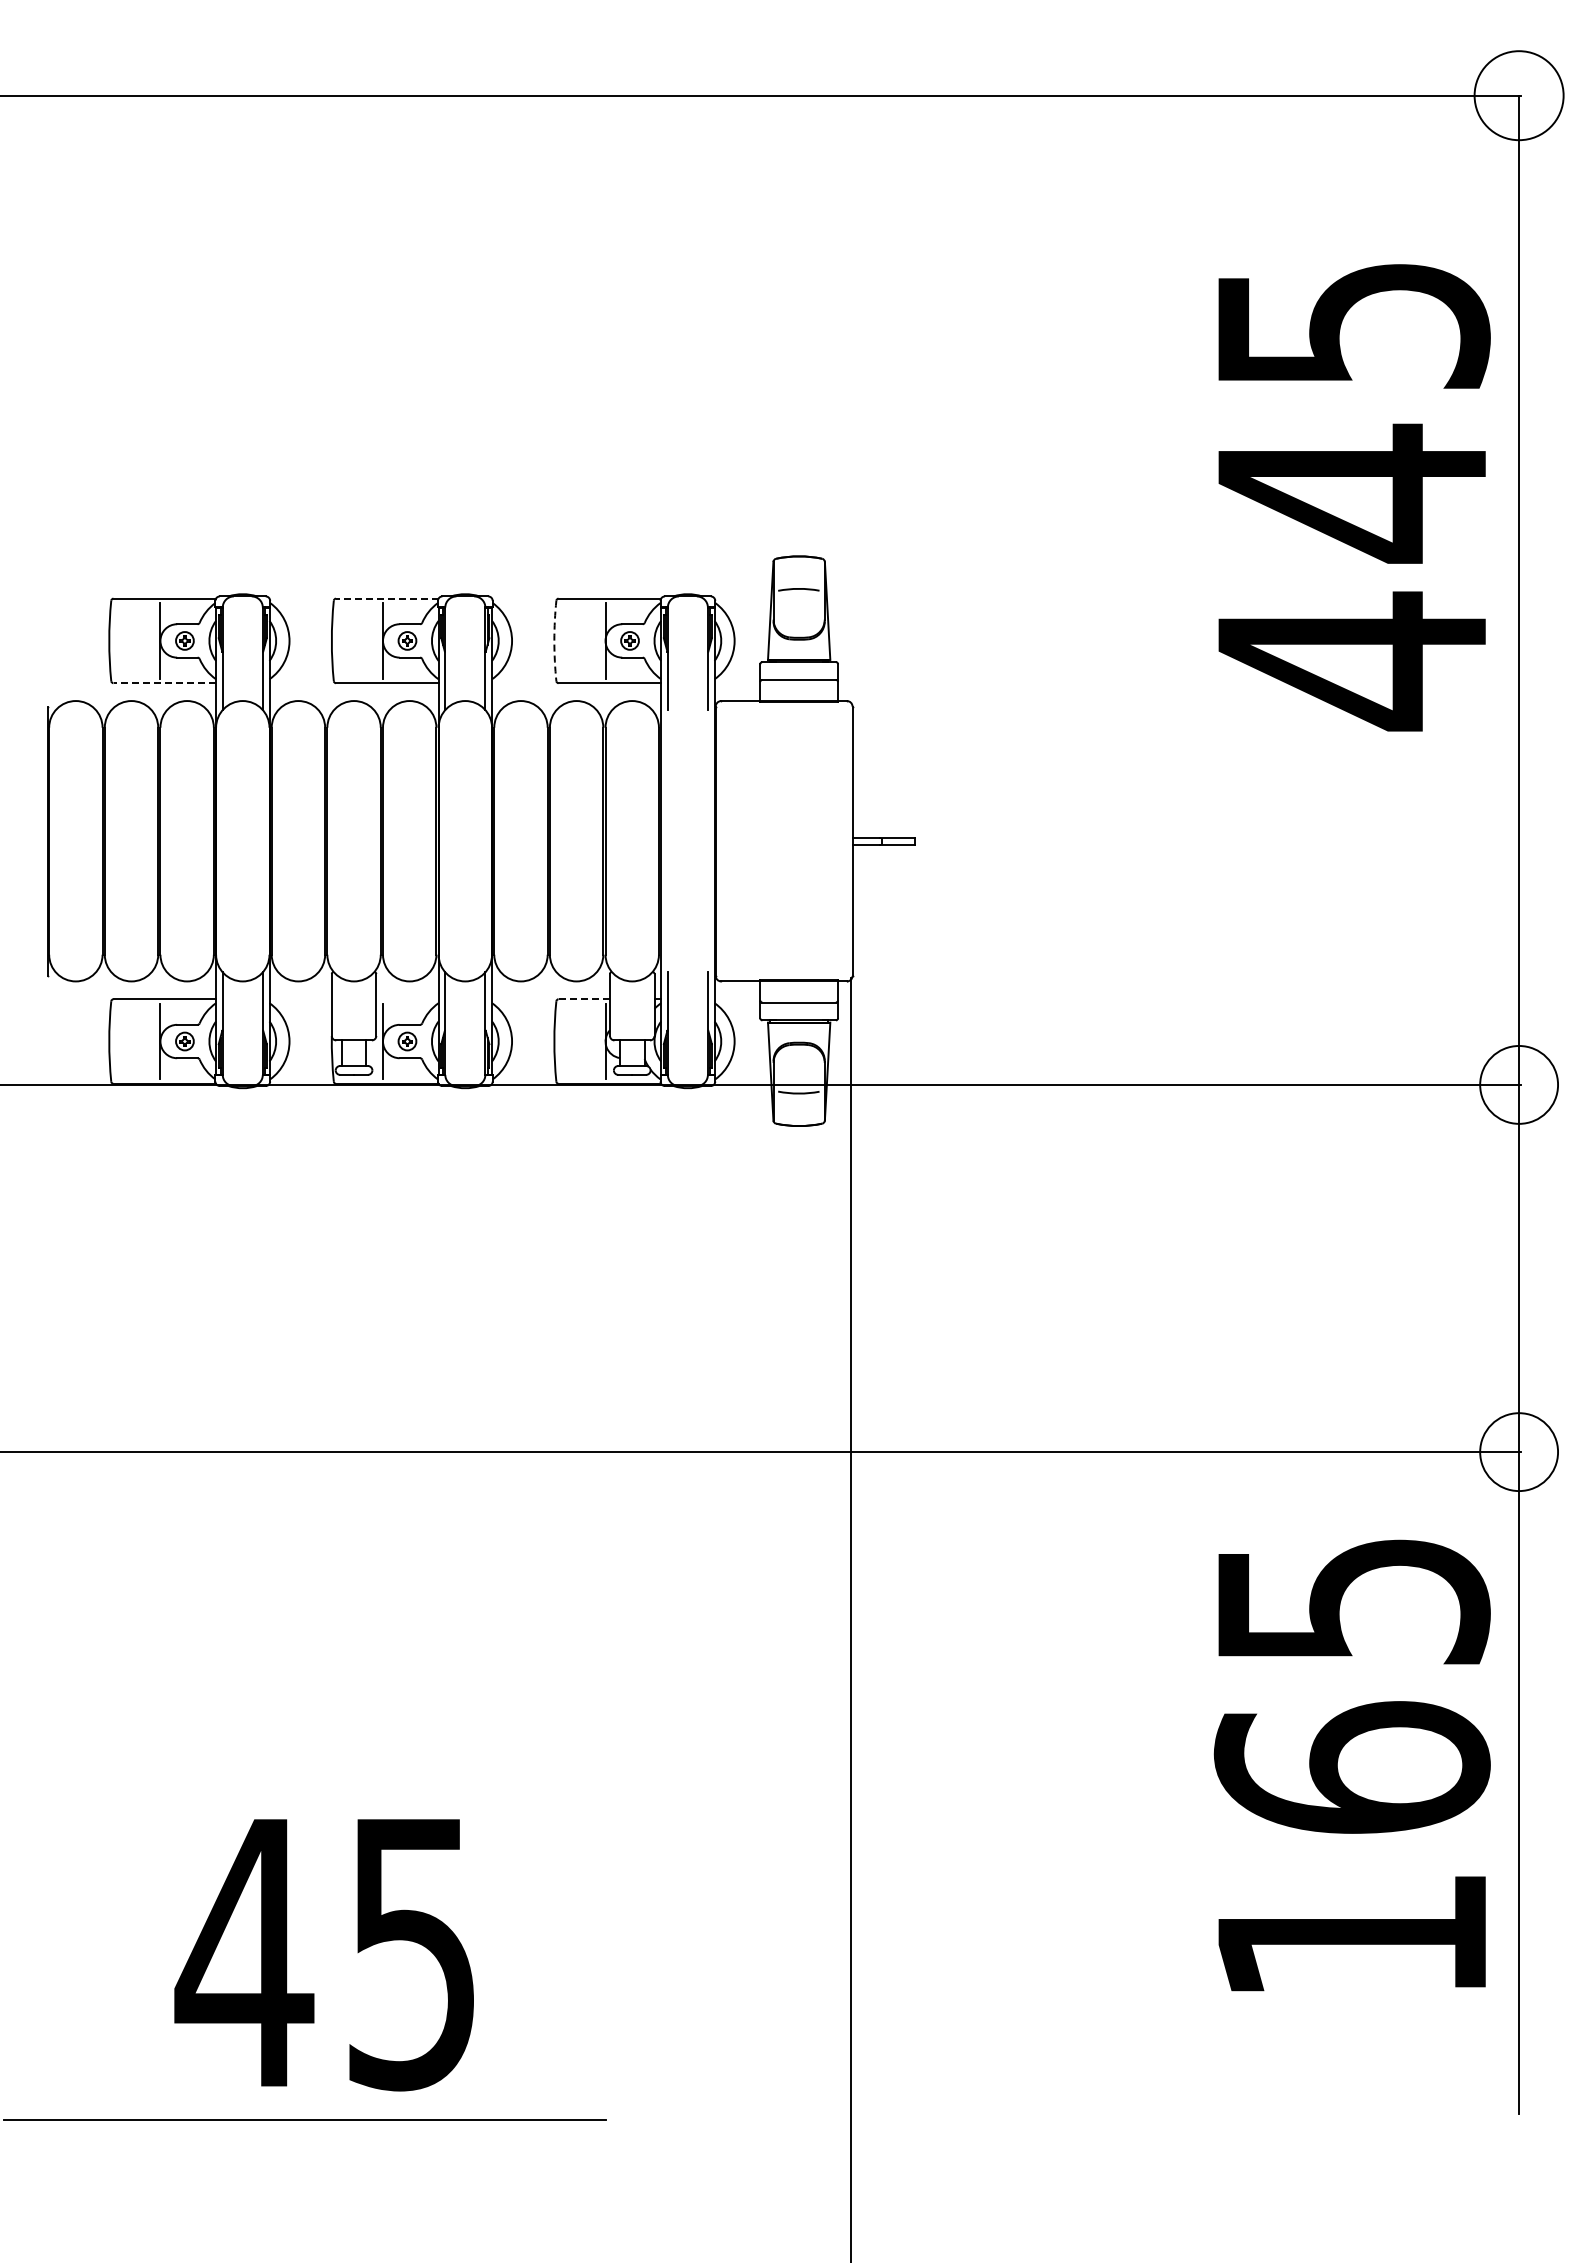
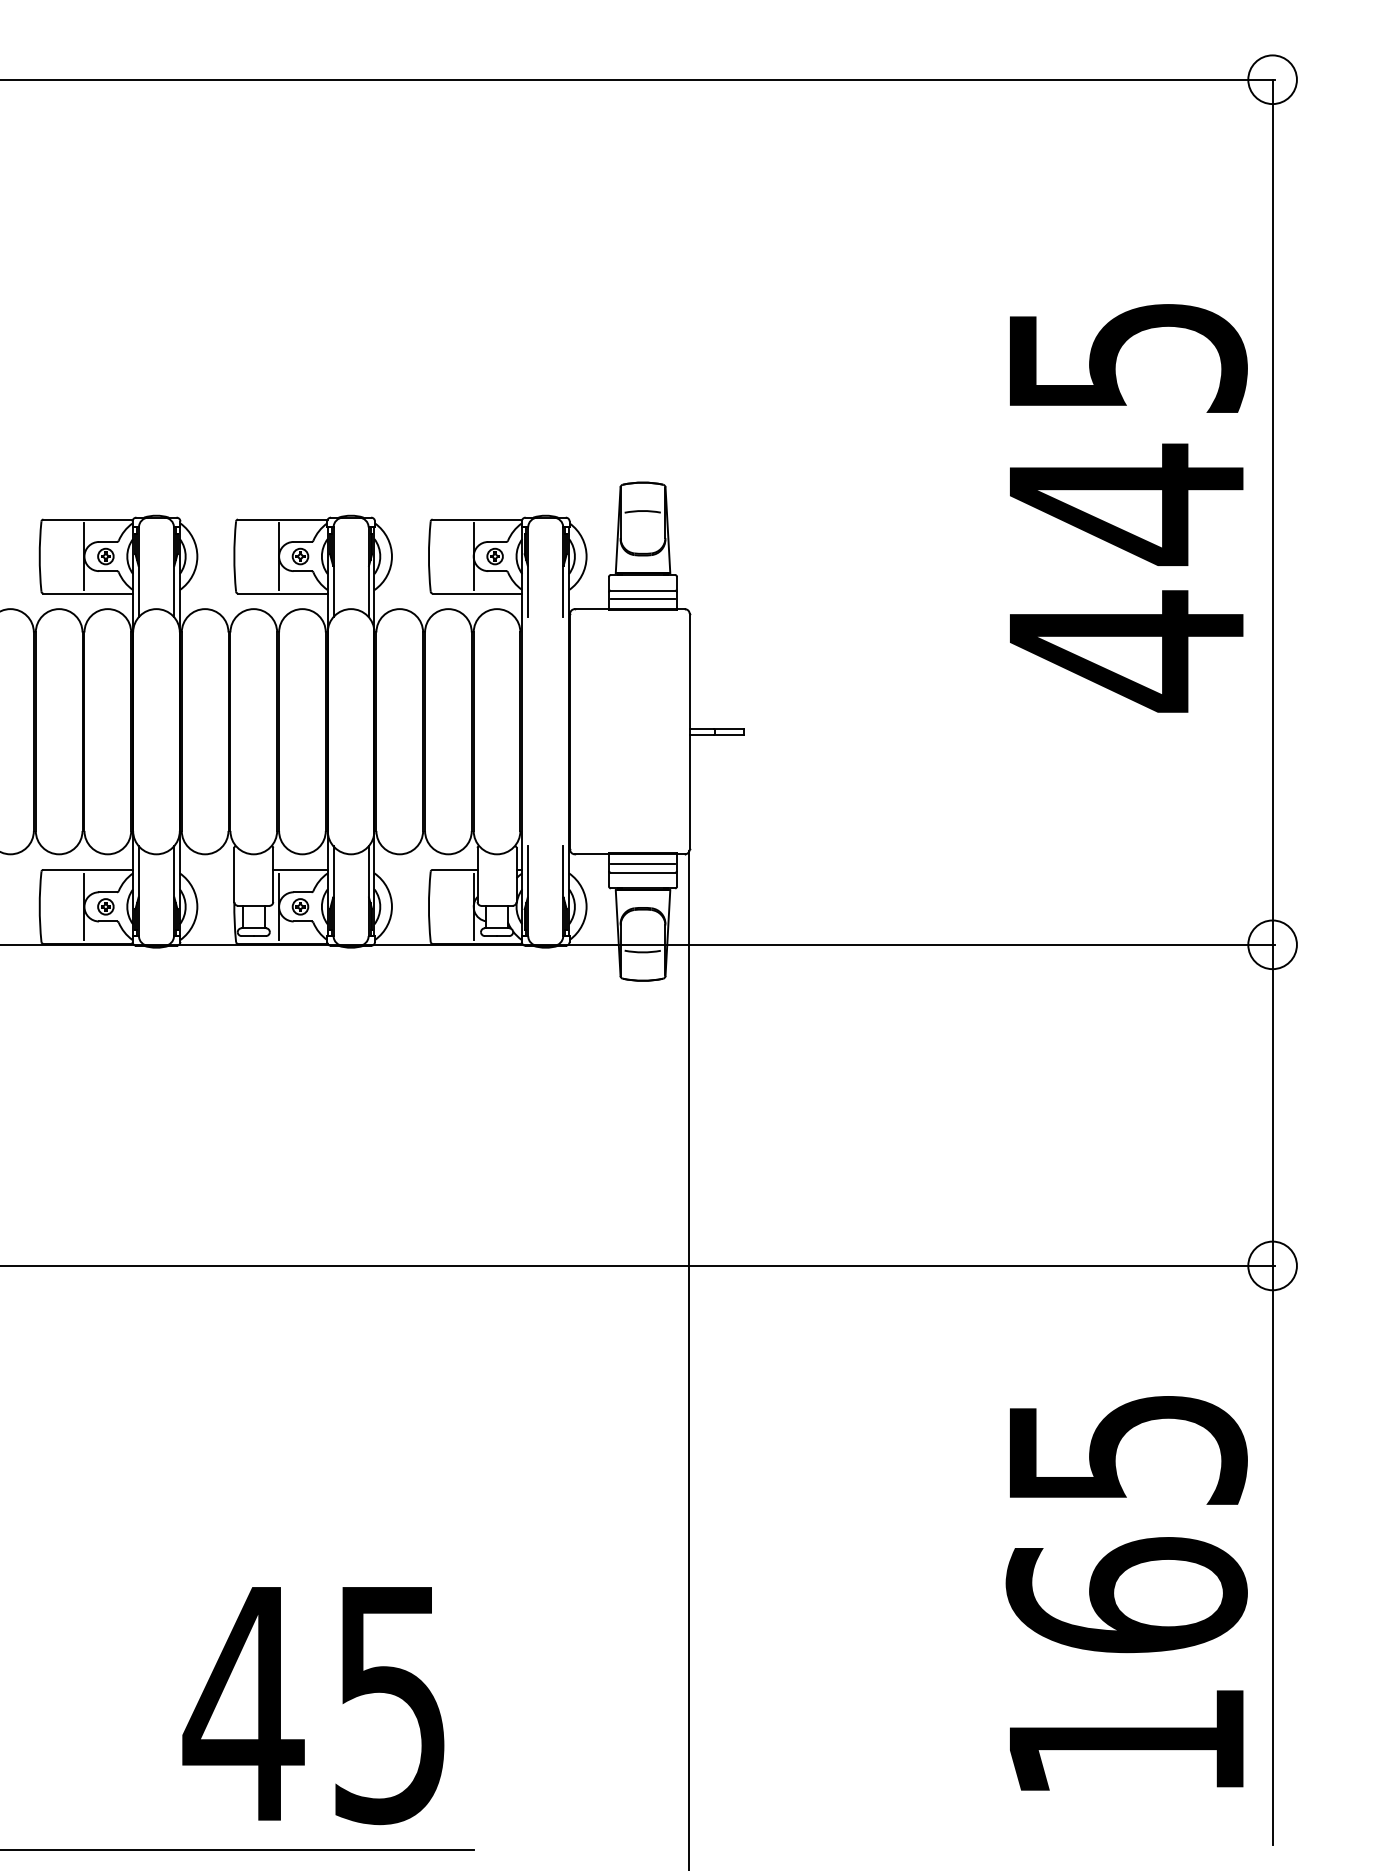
circle: (1518, 95) -> (1272, 79), size x0.62
text: (1354, 497) -> (1128, 508), moved
line: (386, 598) -> (282, 519), dashed -> solid
arc: (554, 640) -> (429, 556), dashed -> solid
line: (164, 683) -> (88, 593), dashed -> solid
line: (799, 689) -> (643, 599), added
line: (799, 992) -> (643, 864), added
line: (407, 999) -> (300, 870), added
line: (584, 999) -> (455, 870), dashed -> solid
circle: (1518, 1084) -> (1272, 944), size x0.71
circle: (1518, 1451) -> (1272, 1265), size x0.71
text: (1351, 1765) -> (1126, 1593), moved
text: (323, 1955) -> (312, 1706), moved

